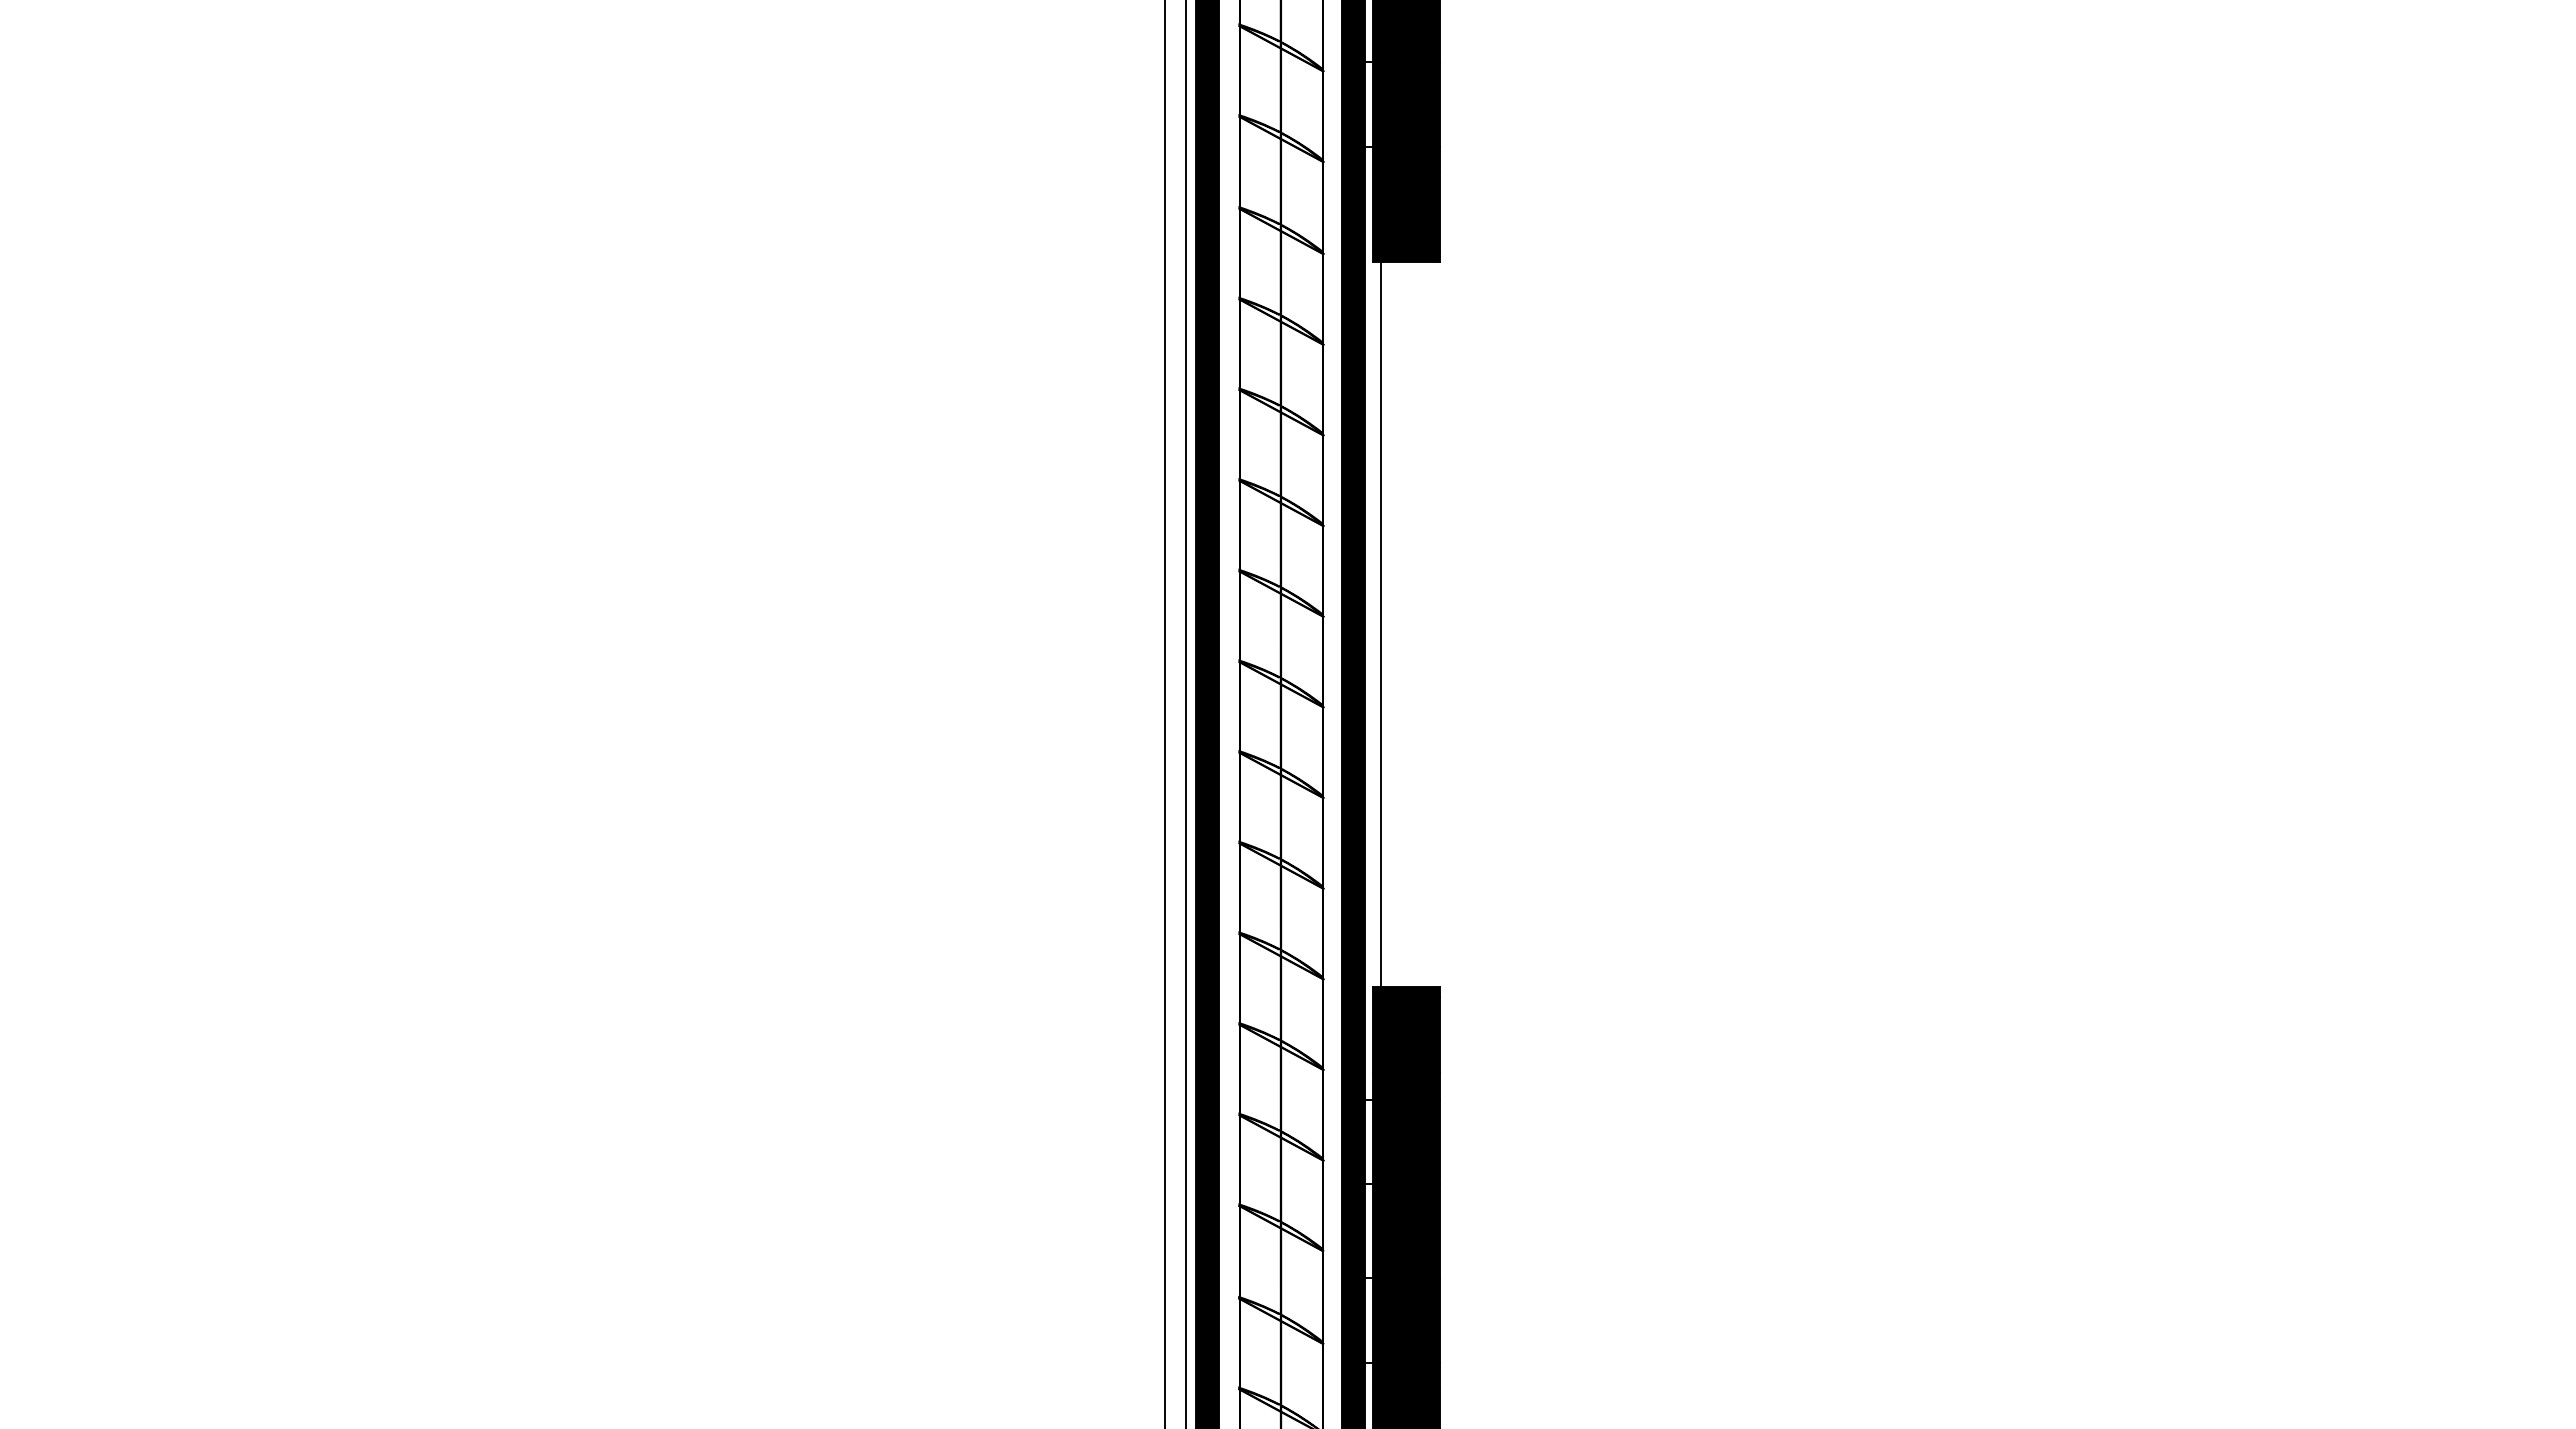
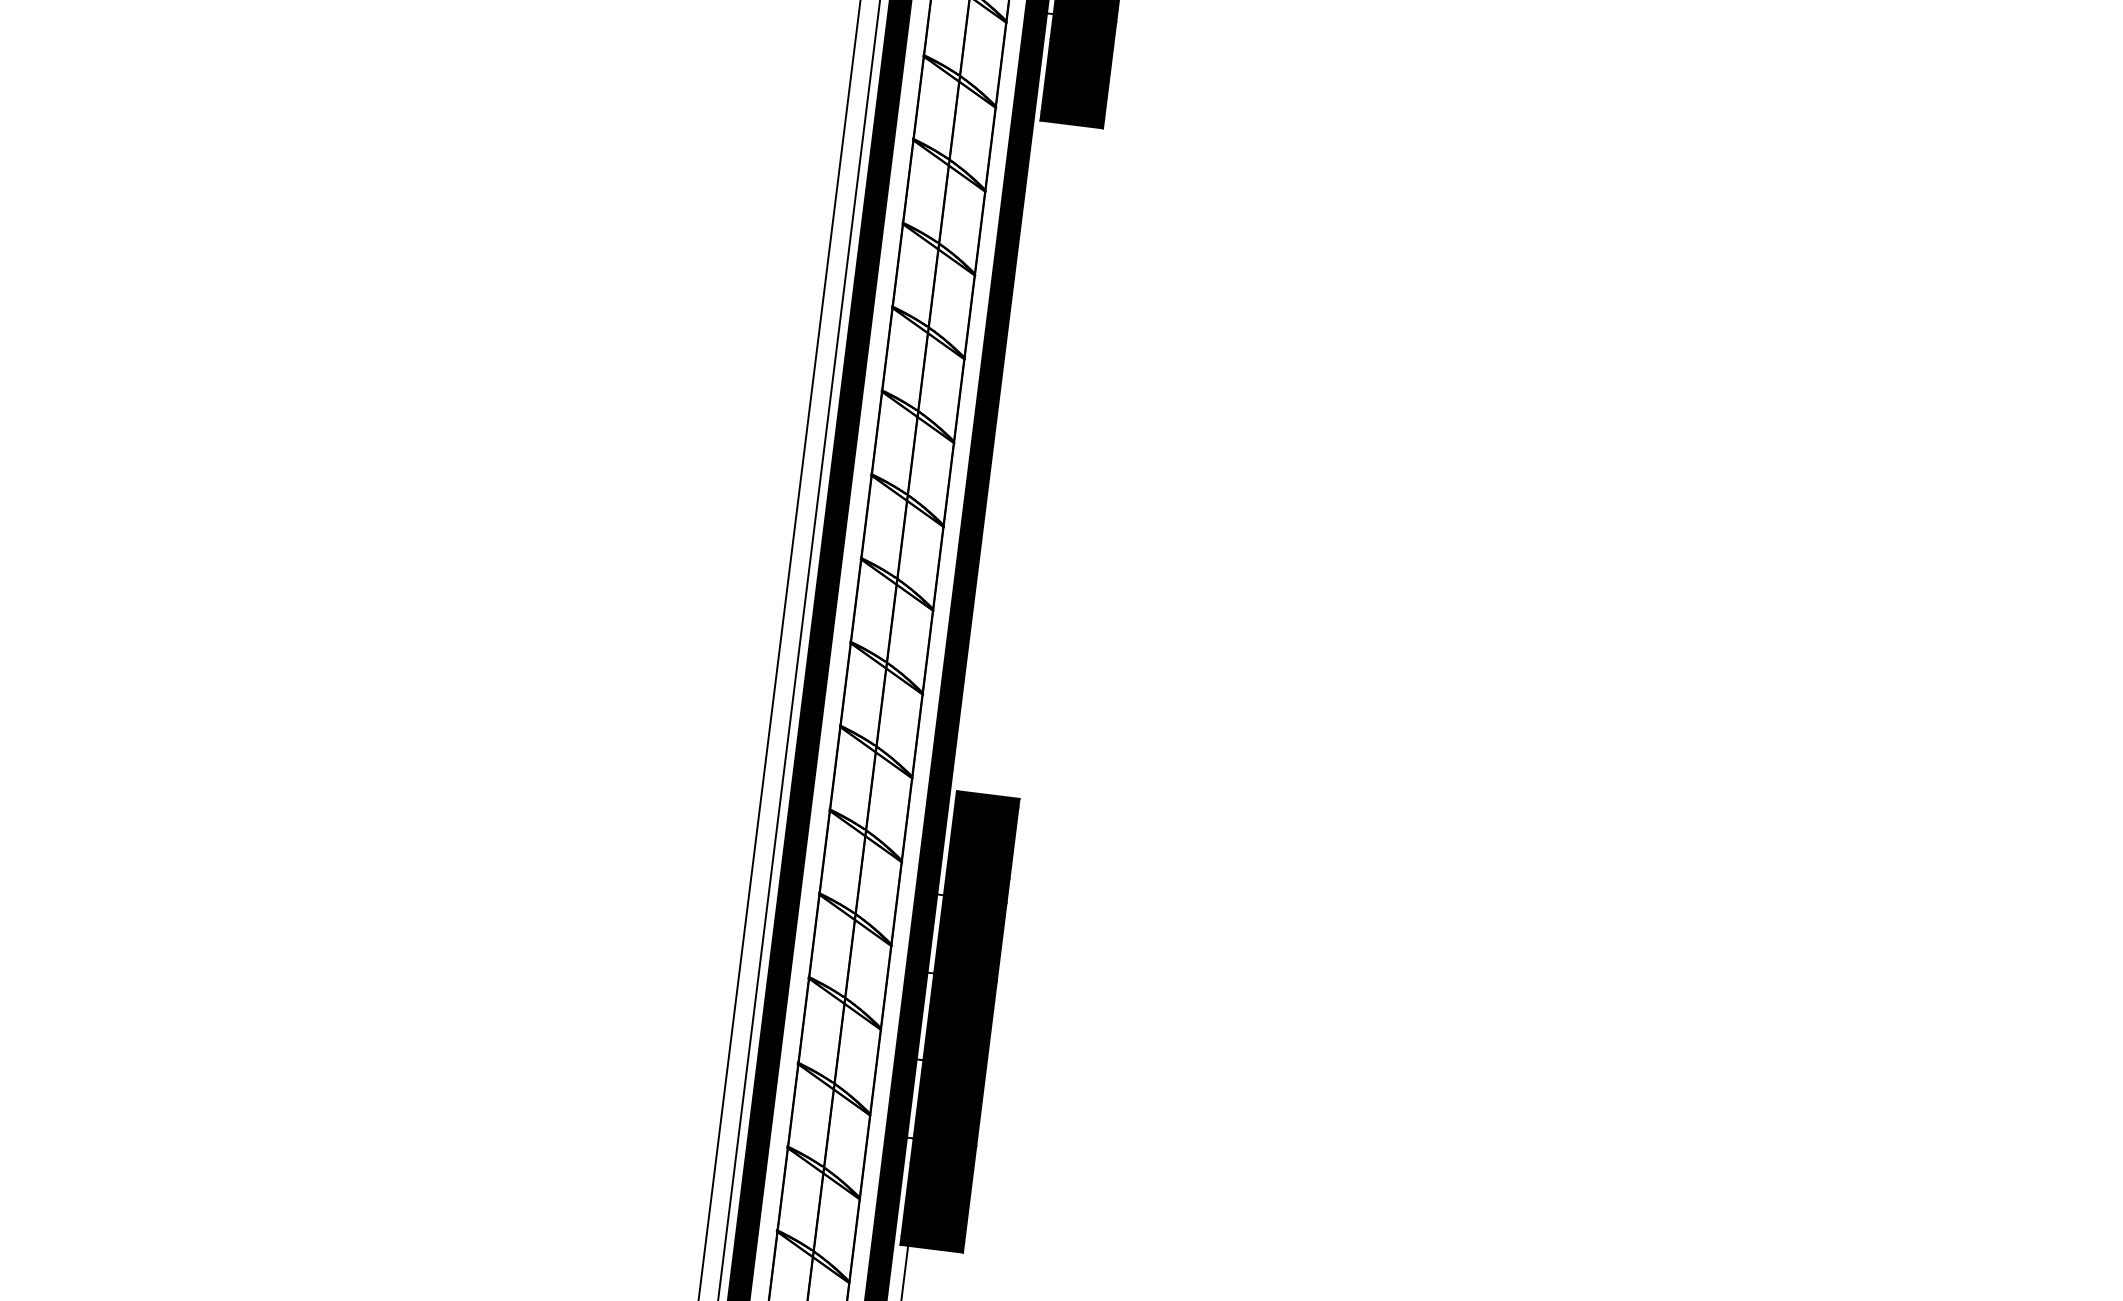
line: (1380, 623) -> (1006, 456), removed

